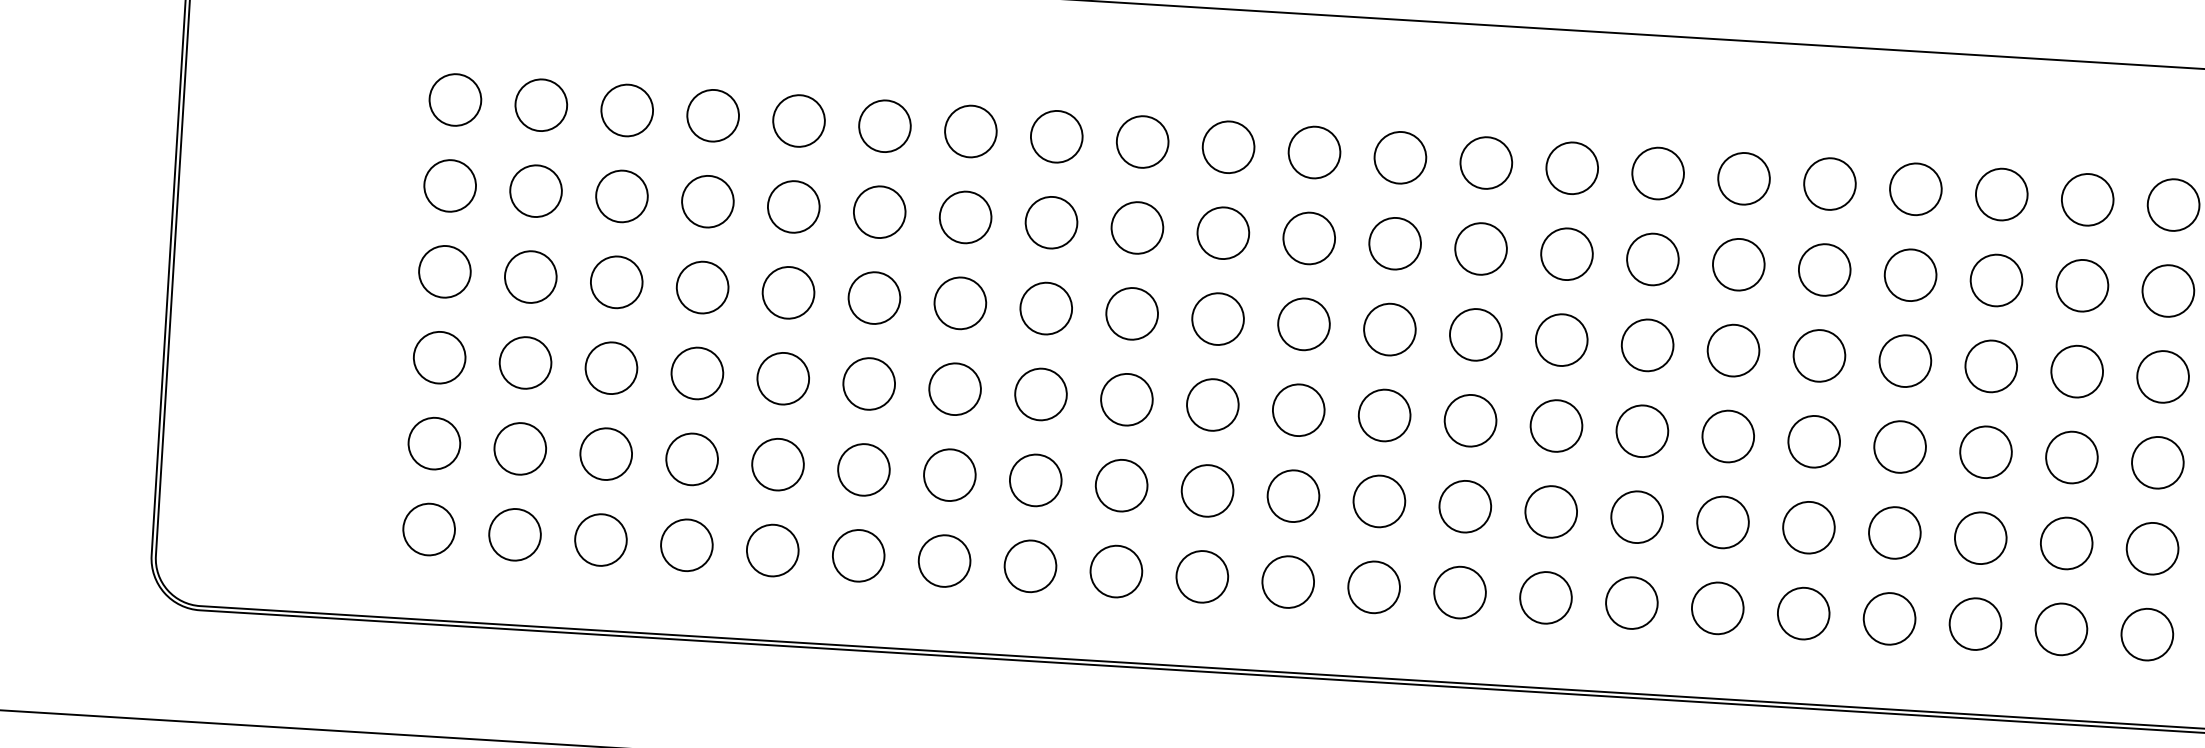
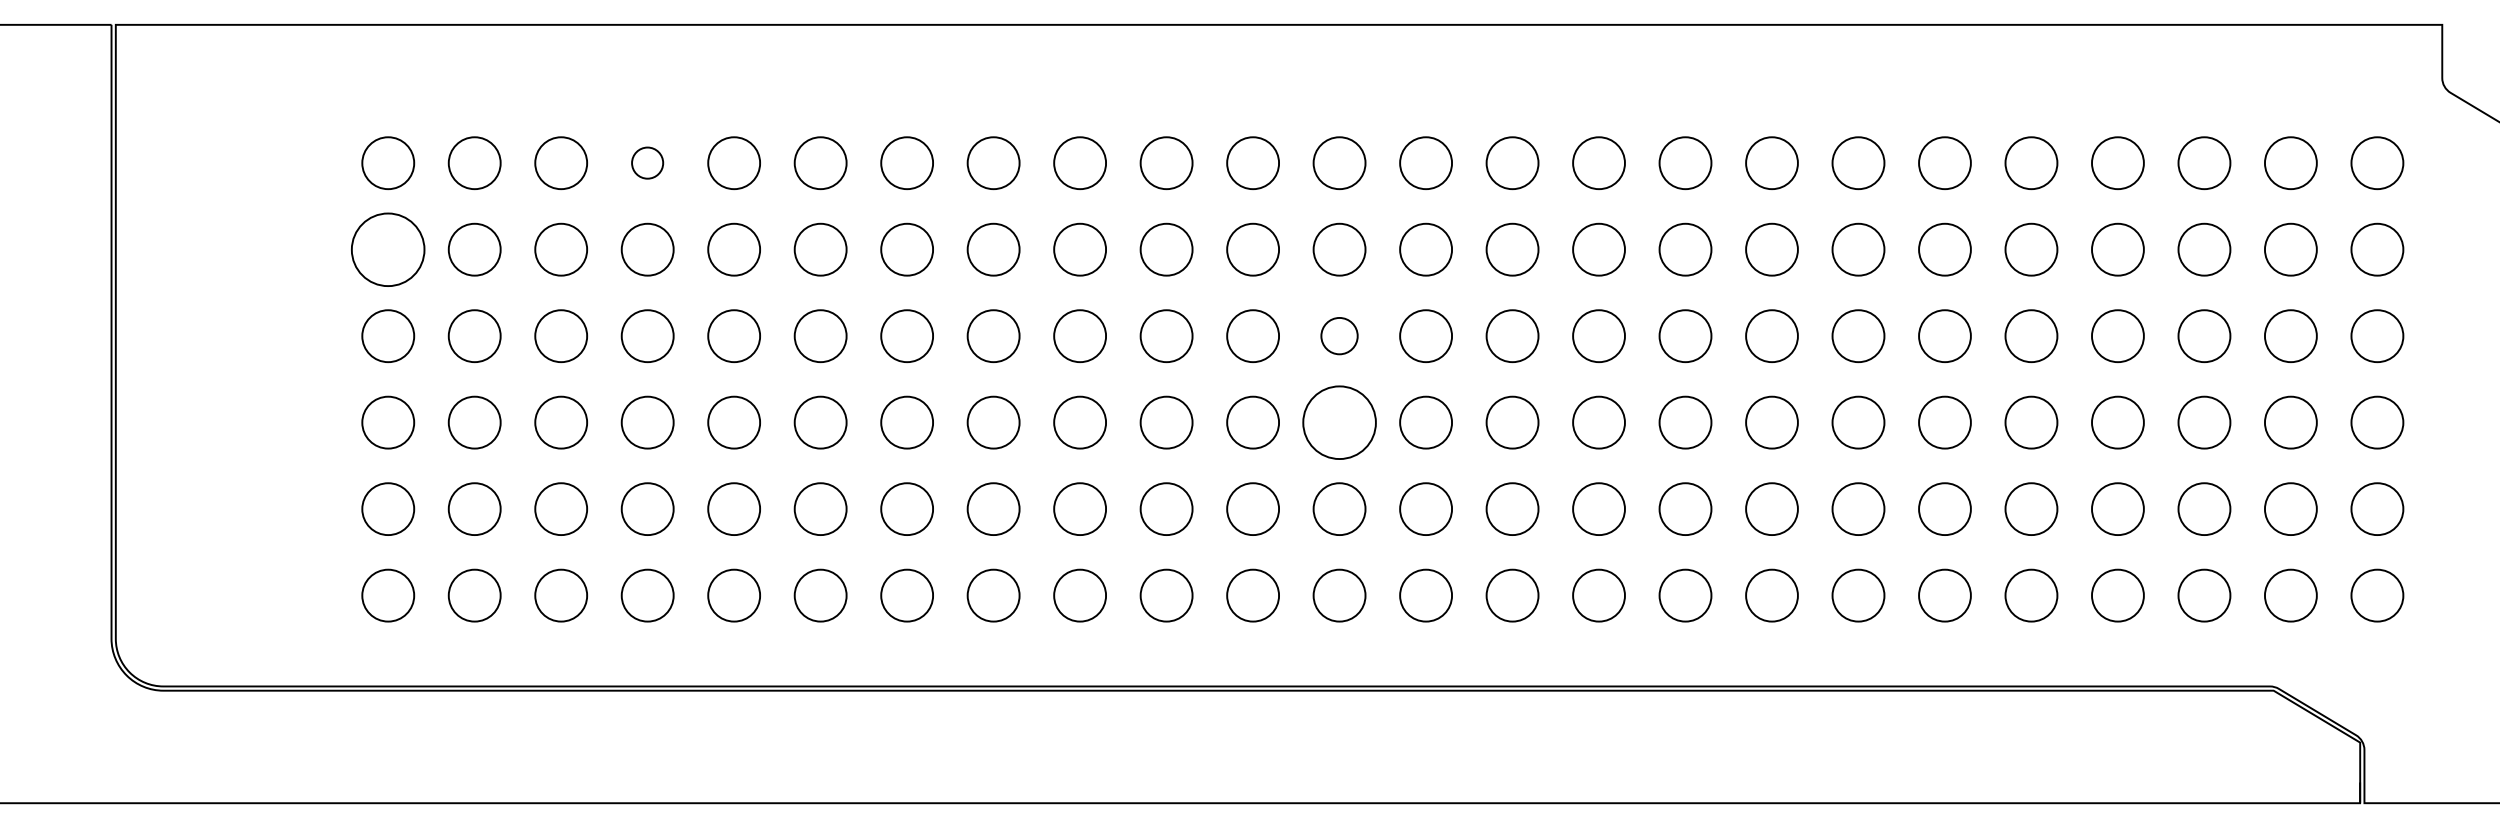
part: (712, 115) -> (647, 162), size x0.6
part: (450, 185) -> (388, 249), size x1.4
part: (1389, 328) -> (1339, 335), size x0.7
part: (1384, 415) -> (1339, 422), size x1.4

